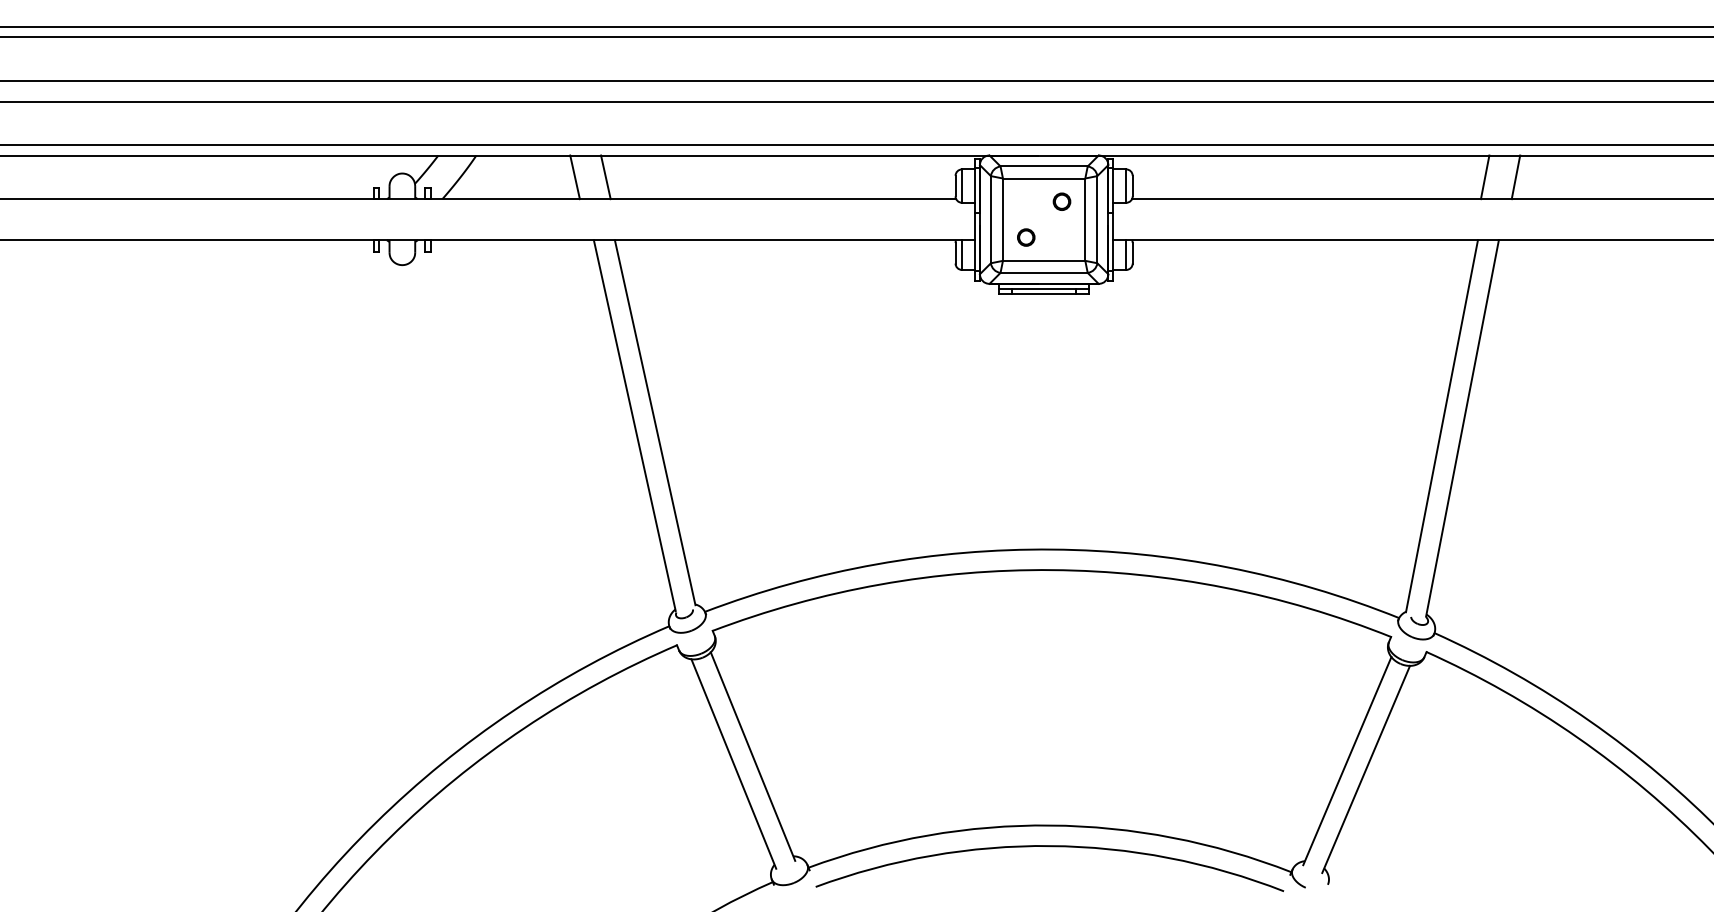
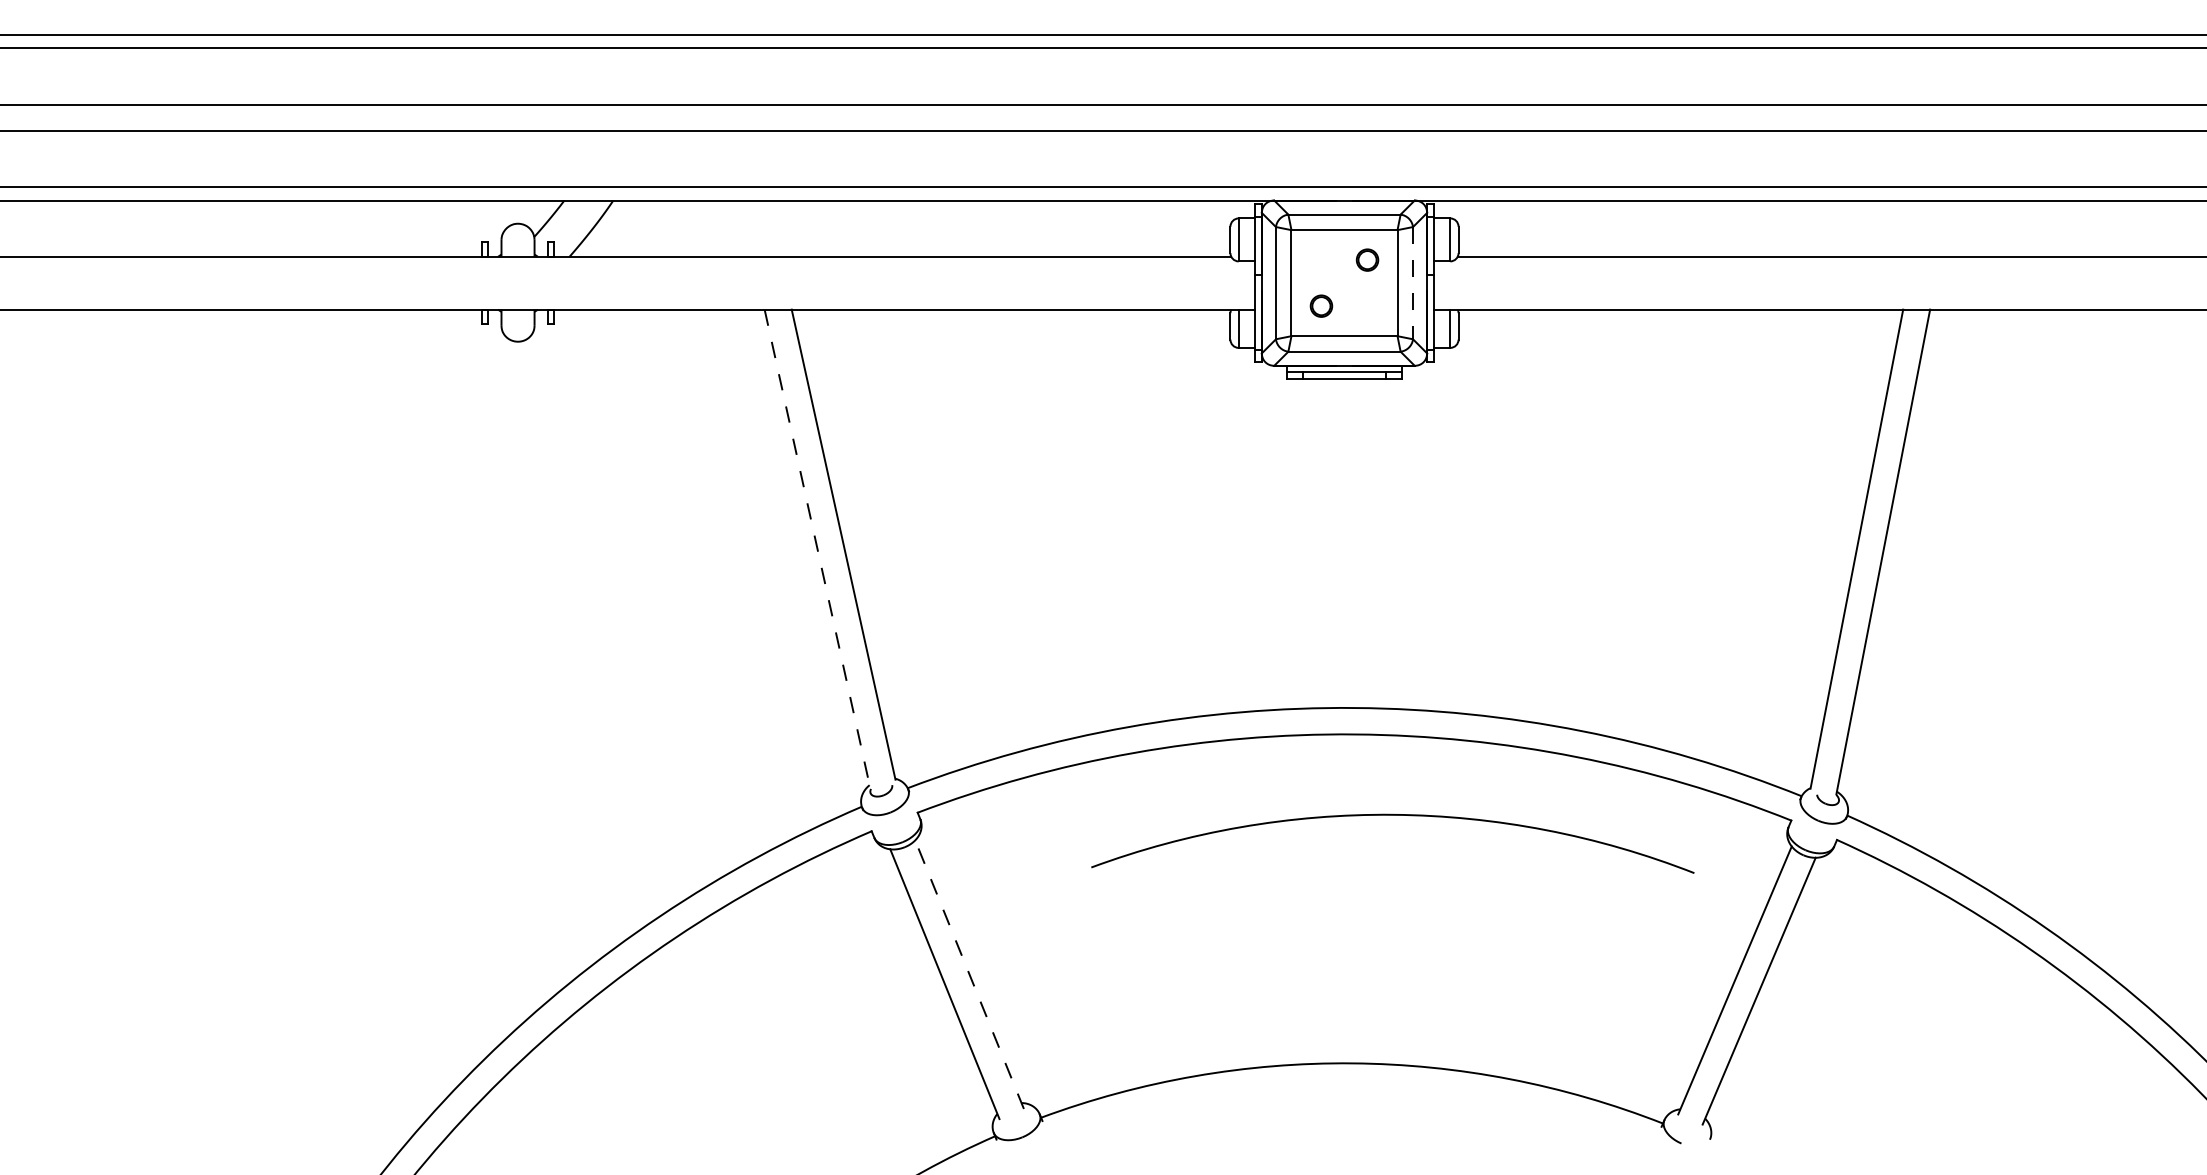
line: (575, 177) -> (740, 228), removed
line: (605, 177) -> (779, 228), removed
line: (1485, 177) -> (1912, 228), removed
line: (1515, 177) -> (1951, 228), removed
line: (1097, 219) -> (1413, 283), solid -> dashed
line: (634, 425) -> (817, 548), solid -> dashed
line: (752, 756) -> (969, 974), solid -> dashed
arc: (1049, 846) -> (1392, 815), moved

